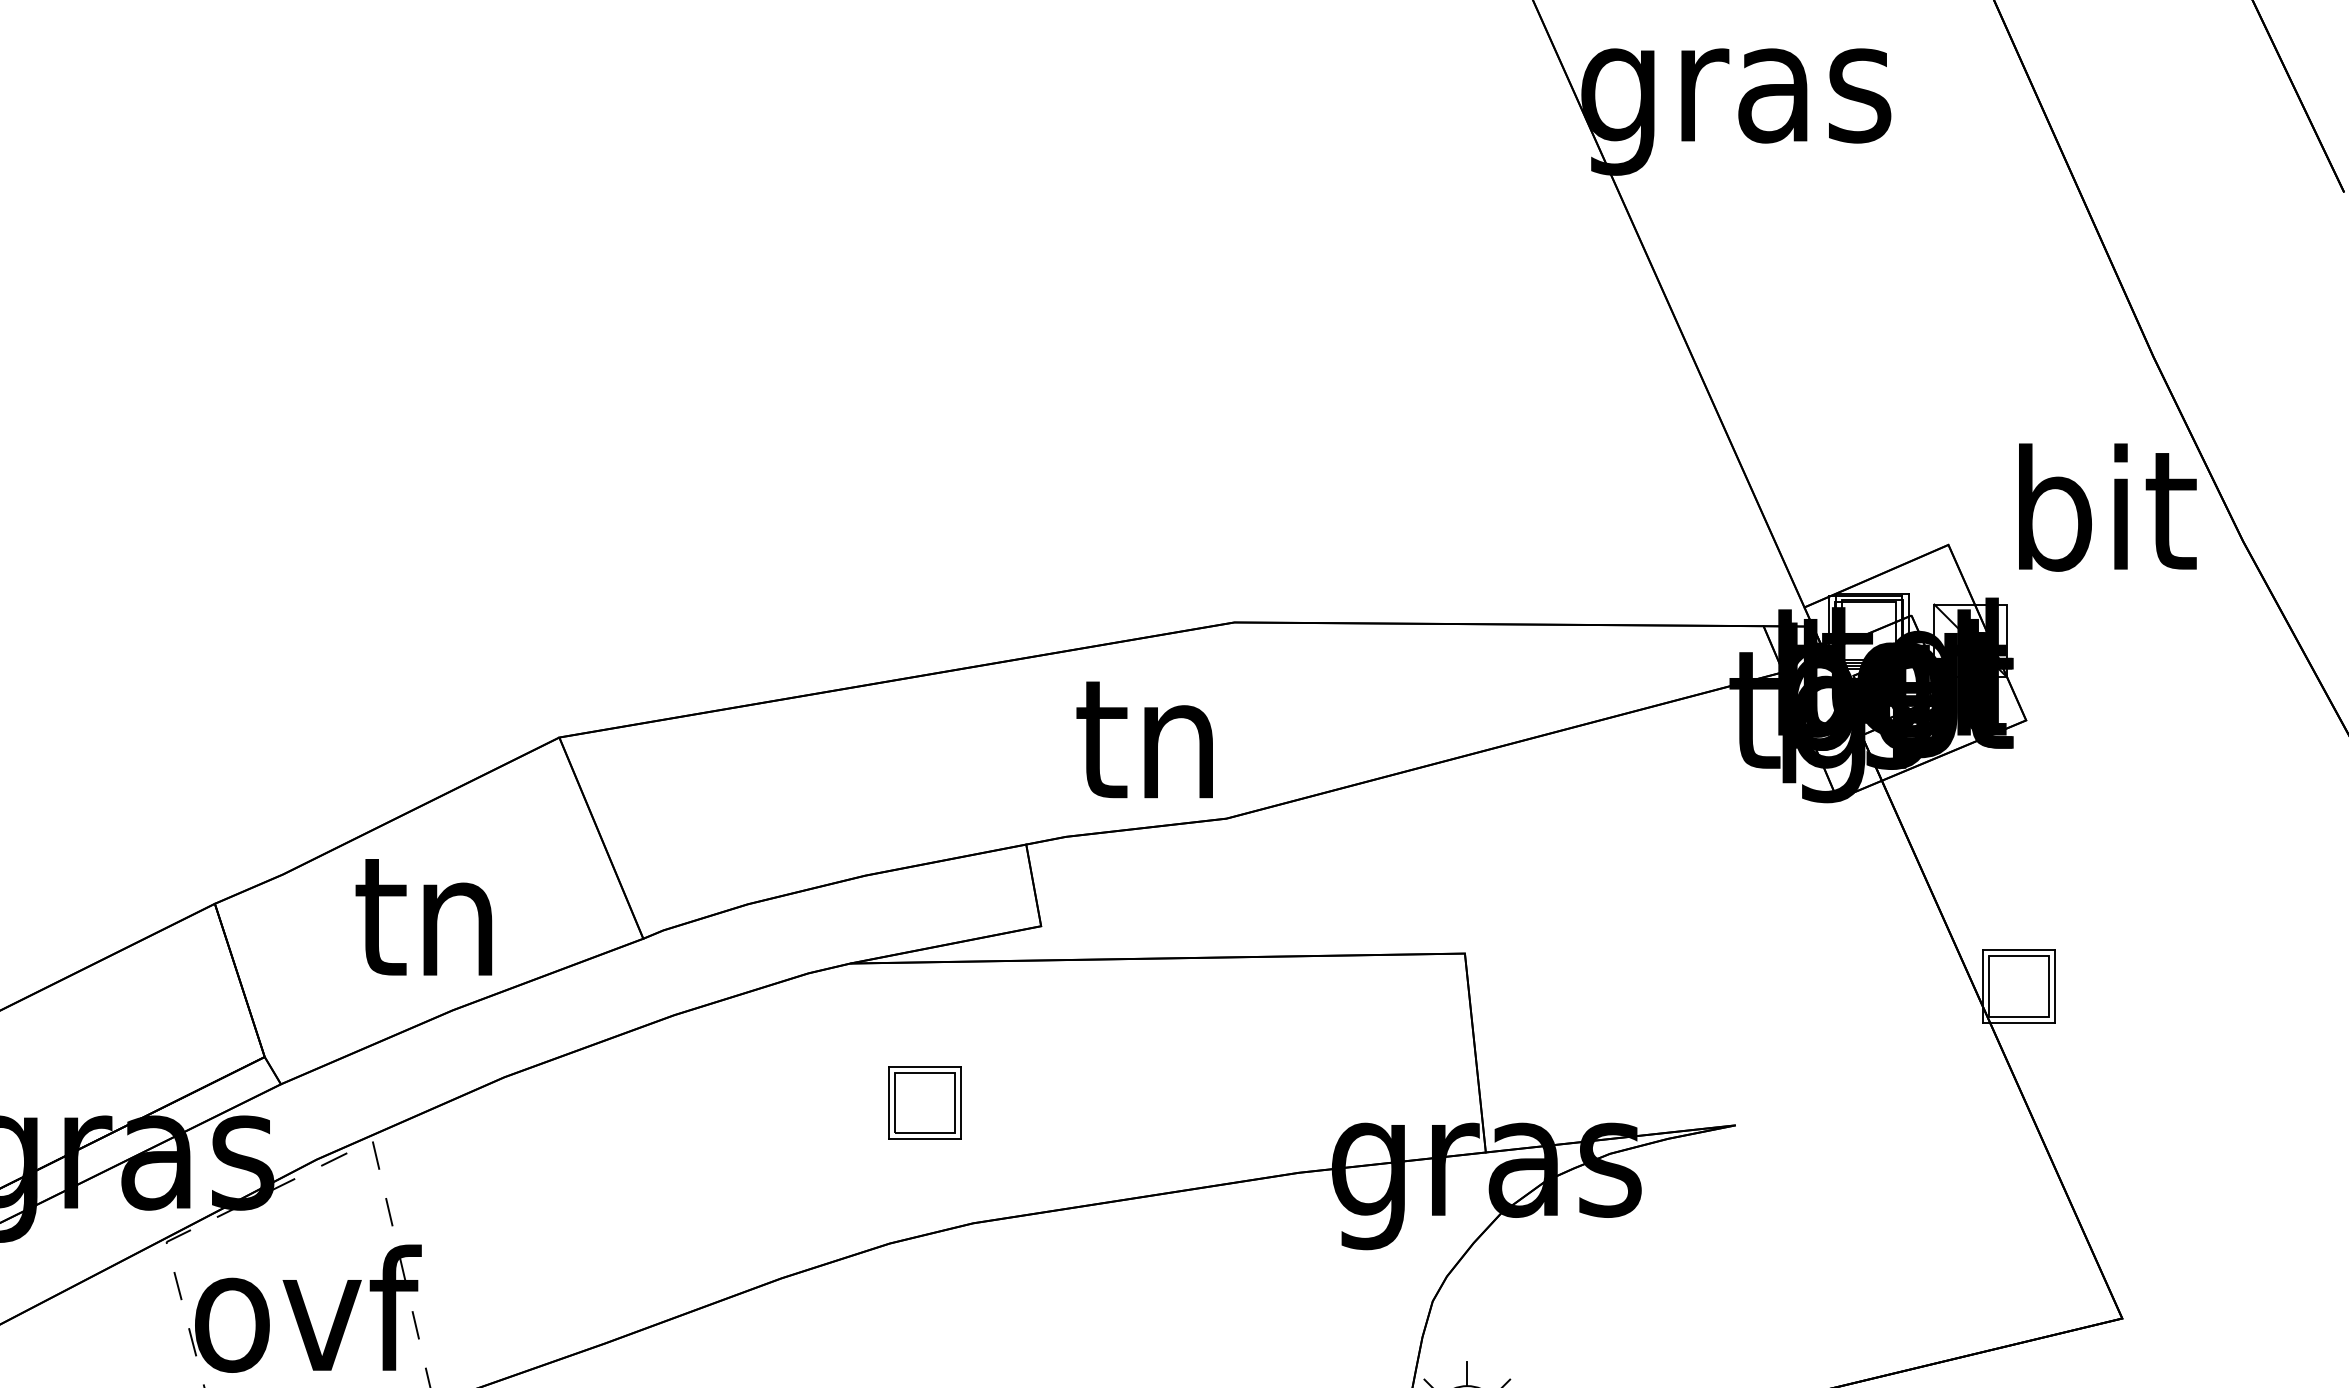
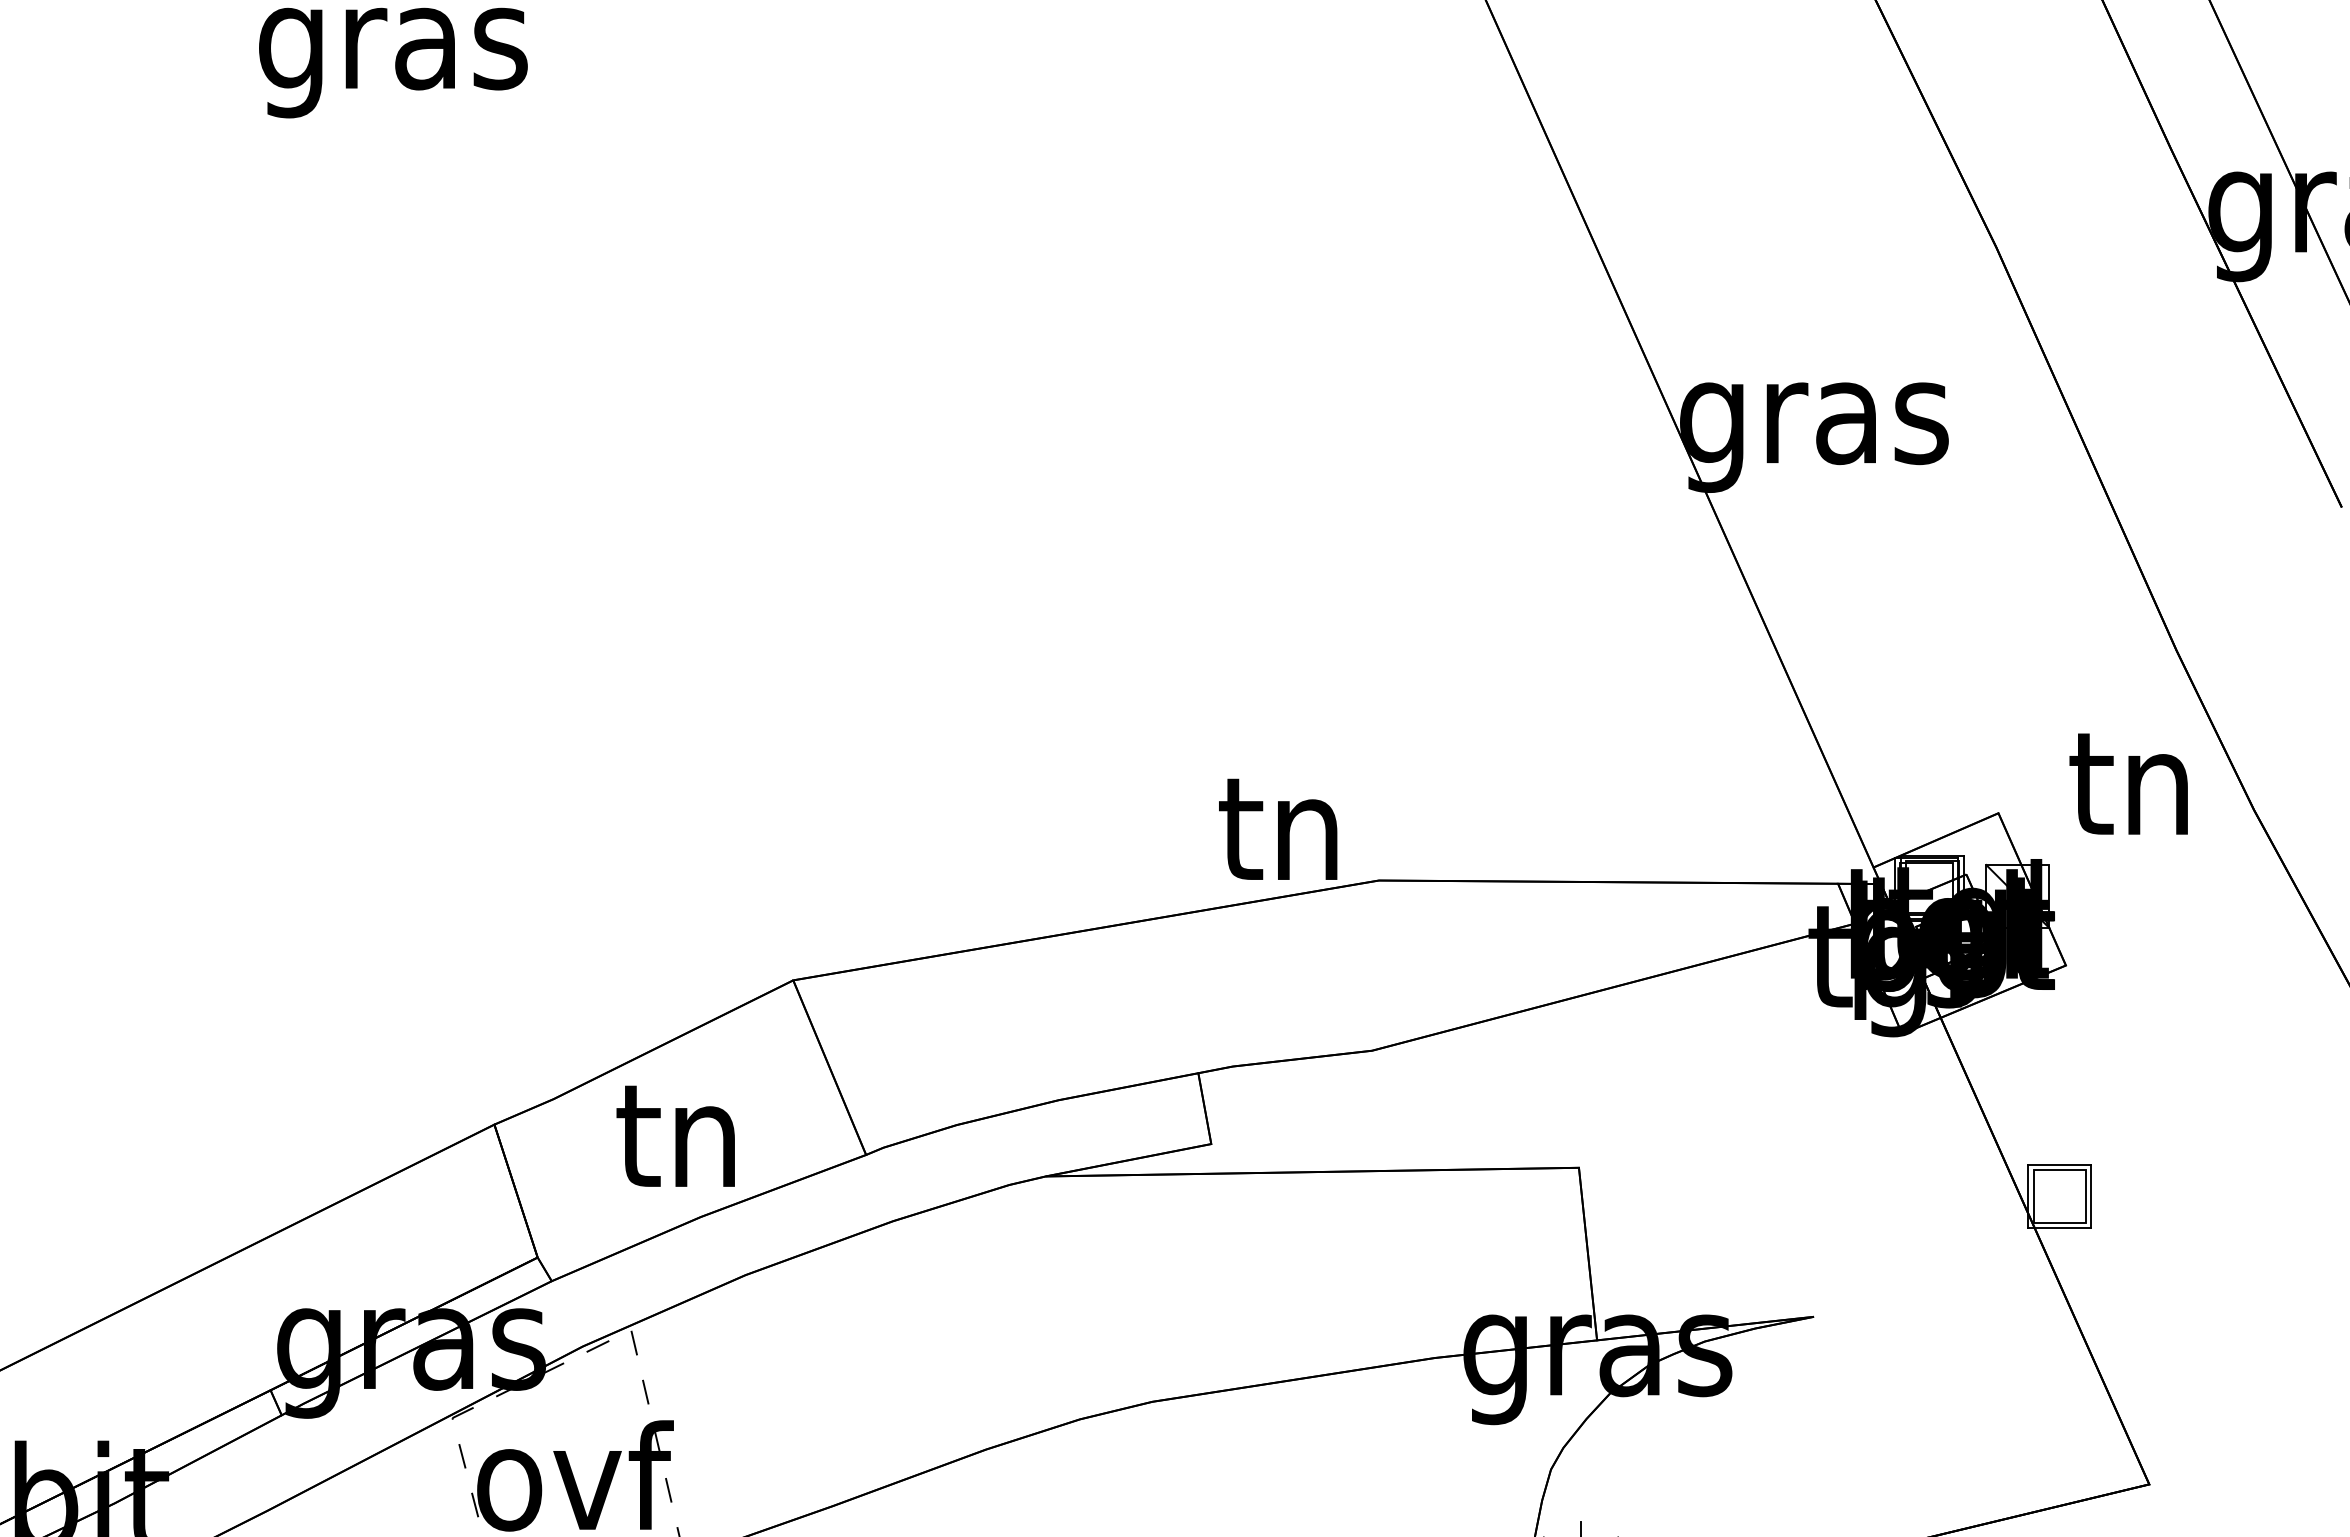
text: (2107, 507) -> (2136, 780), bit -> tn
text: (1145, 738) -> (1278, 828), moved
part: (924, 1103) -> (1110, 1297), removed

